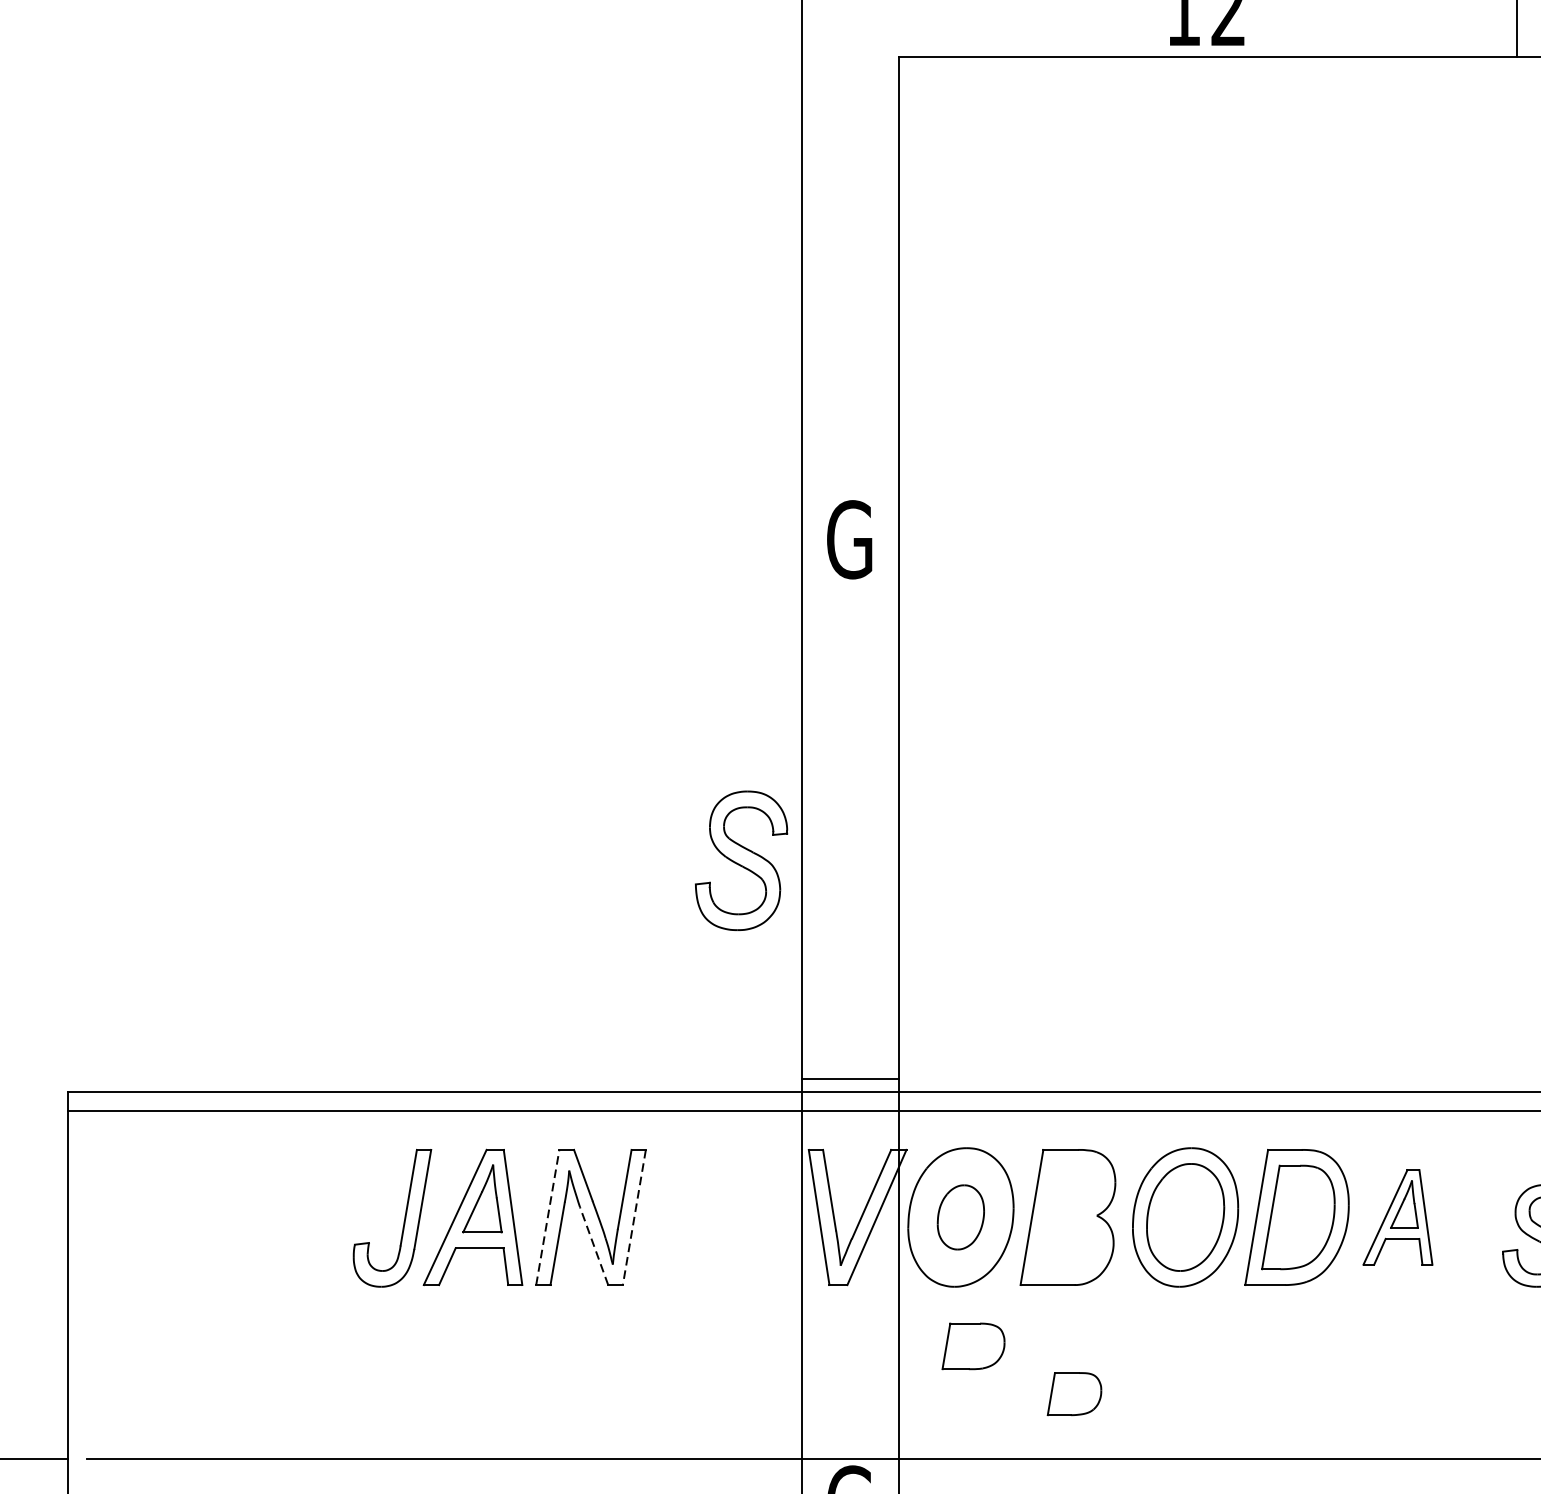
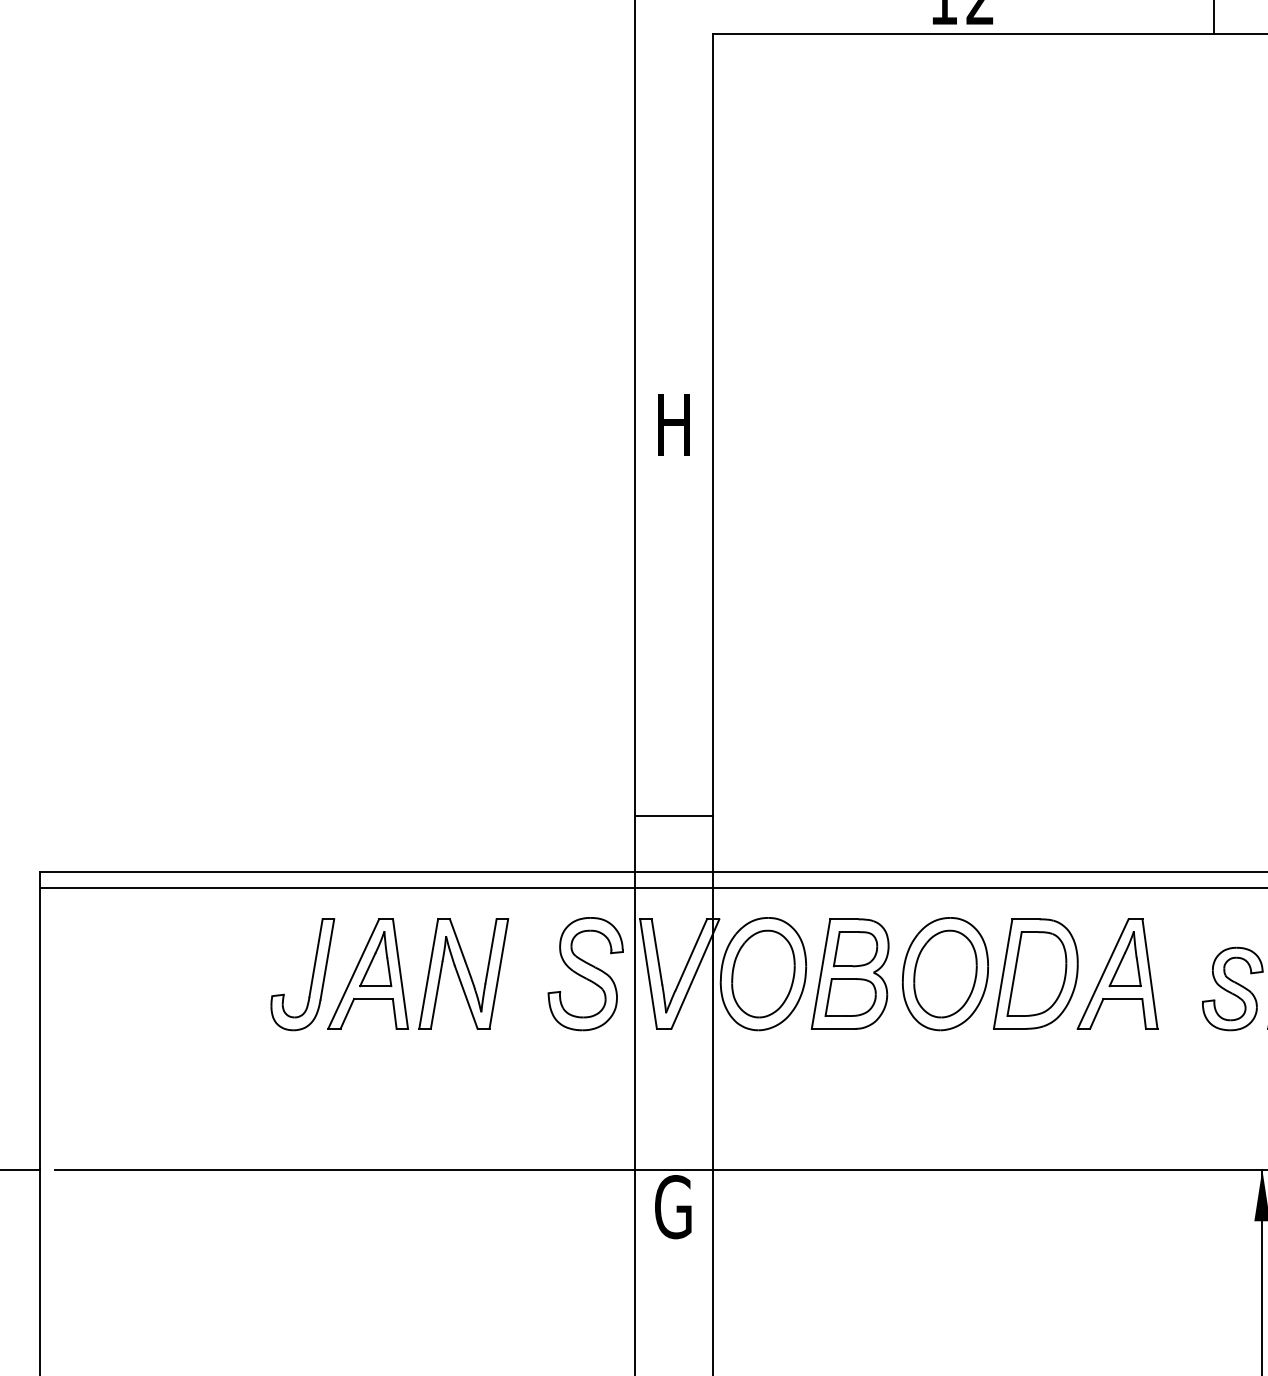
text: (849, 539) -> (673, 424), G -> H
part: (741, 861) -> (585, 974), moved
line: (851, 1078) -> (674, 815), moved
part: (960, 1216) -> (763, 973), size x1.67
part: (1397, 1216) -> (1117, 973), size x1.43
line: (547, 1217) -> (428, 974), dashed -> solid
line: (633, 1217) -> (498, 974), dashed -> solid
line: (594, 1246) -> (466, 997), dashed -> solid
part: (973, 1346) -> (850, 997), moved
part: (1074, 1394) -> (855, 949), moved

